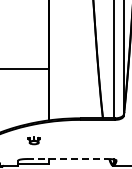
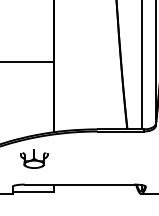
part: (33, 140) -> (33, 159), size x1.67
line: (67, 159) -> (79, 185), dashed -> solid

